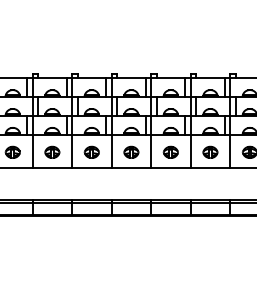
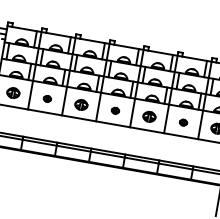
part: (52, 151) -> (47, 98), size x0.6
part: (131, 151) -> (115, 110), size x0.6
part: (210, 151) -> (183, 122), size x0.6

